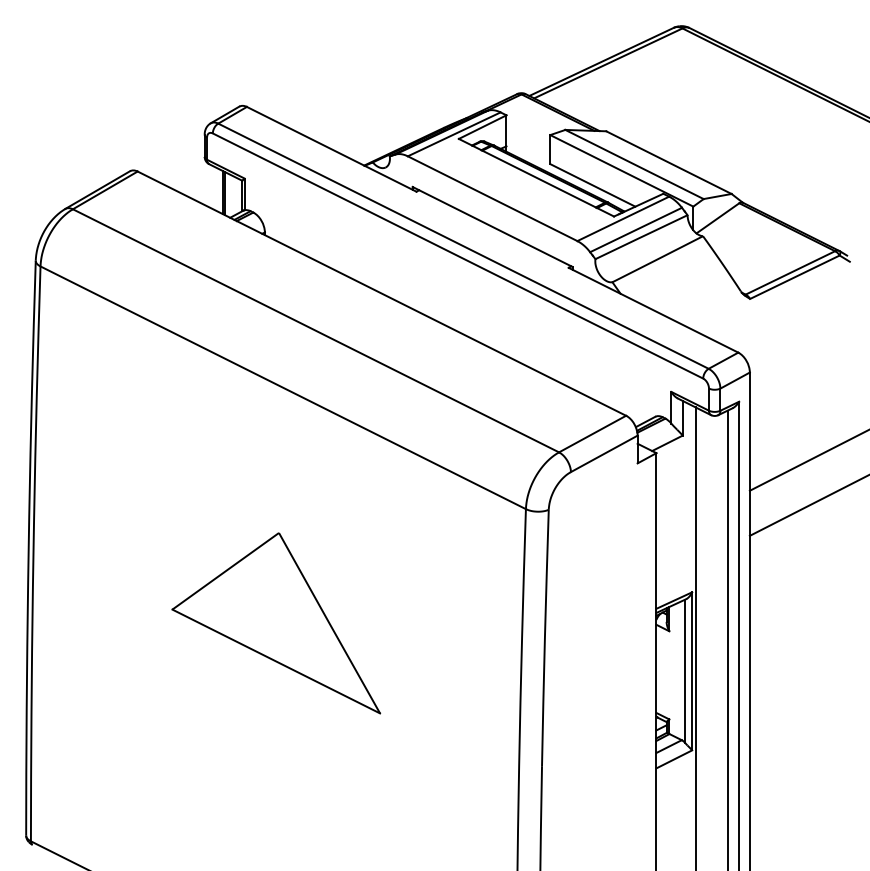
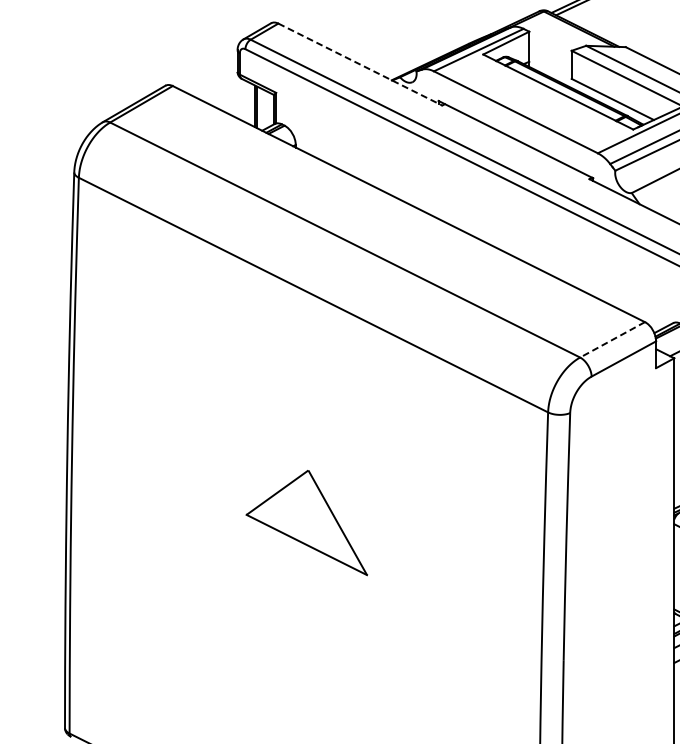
line: (331, 149) -> (360, 64), solid -> dashed
line: (592, 434) -> (612, 340), solid -> dashed
part: (276, 623) -> (306, 522), size x0.6

